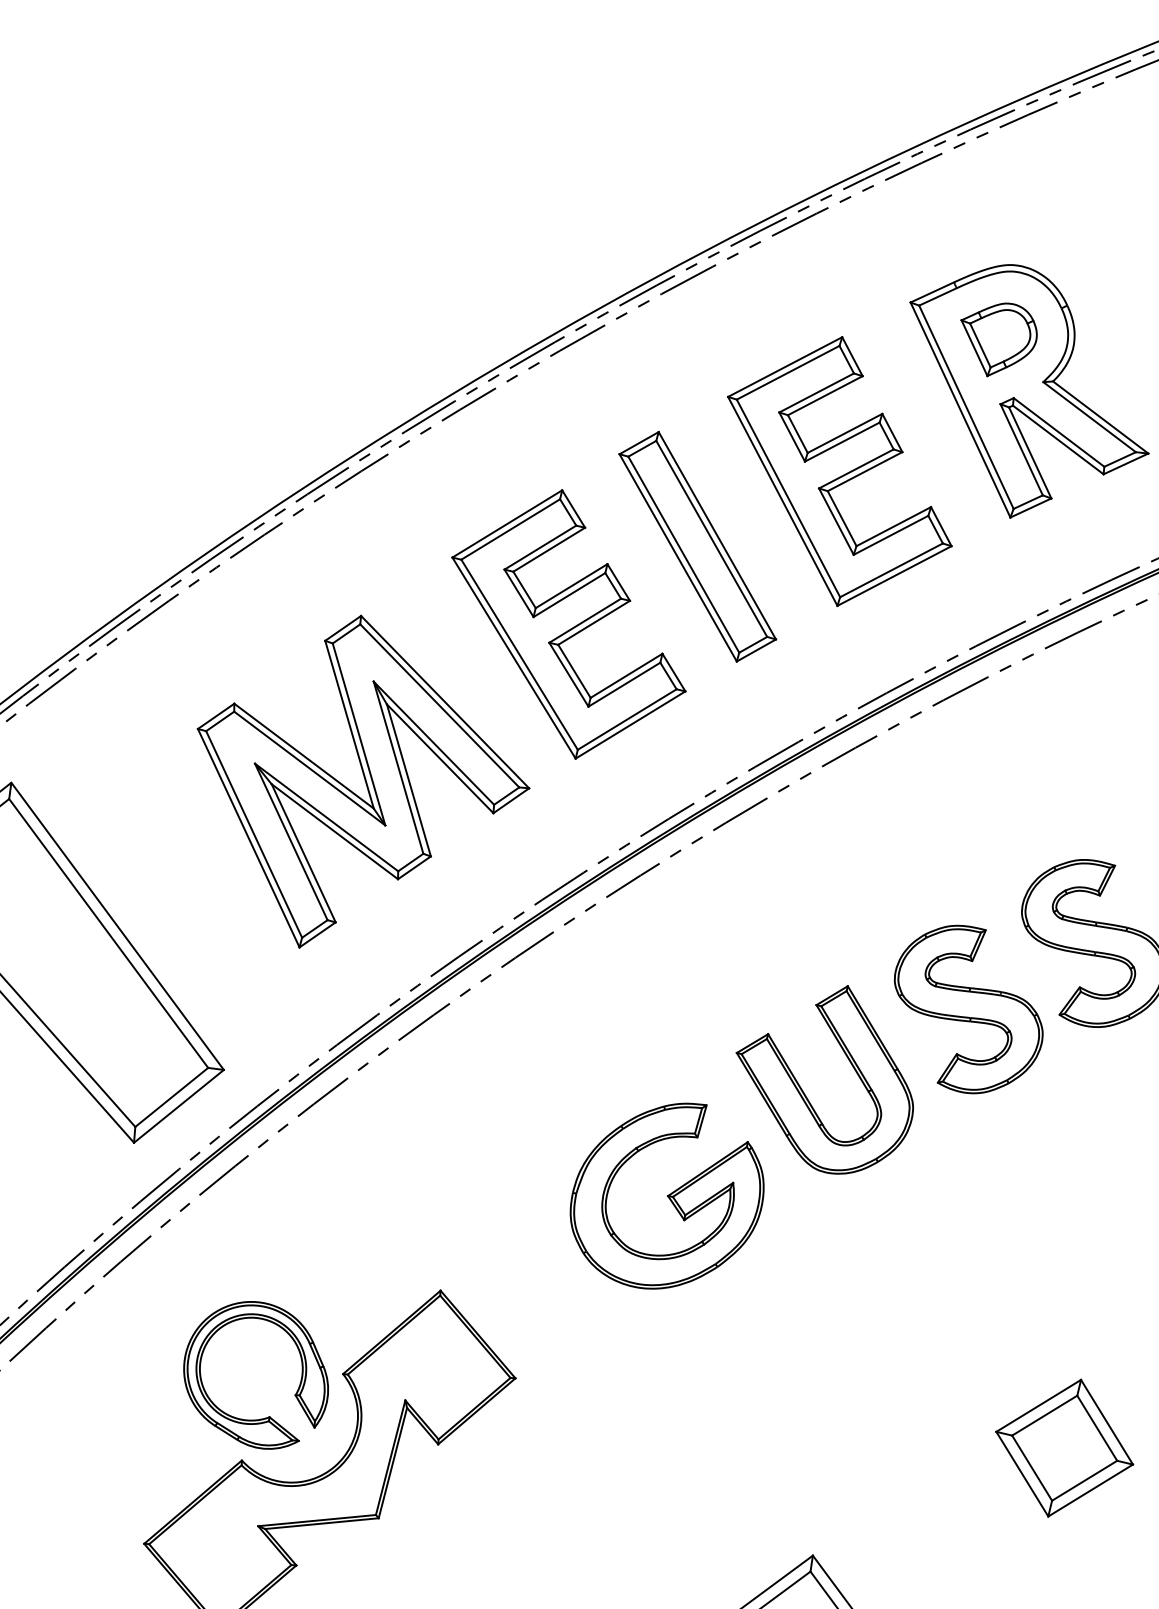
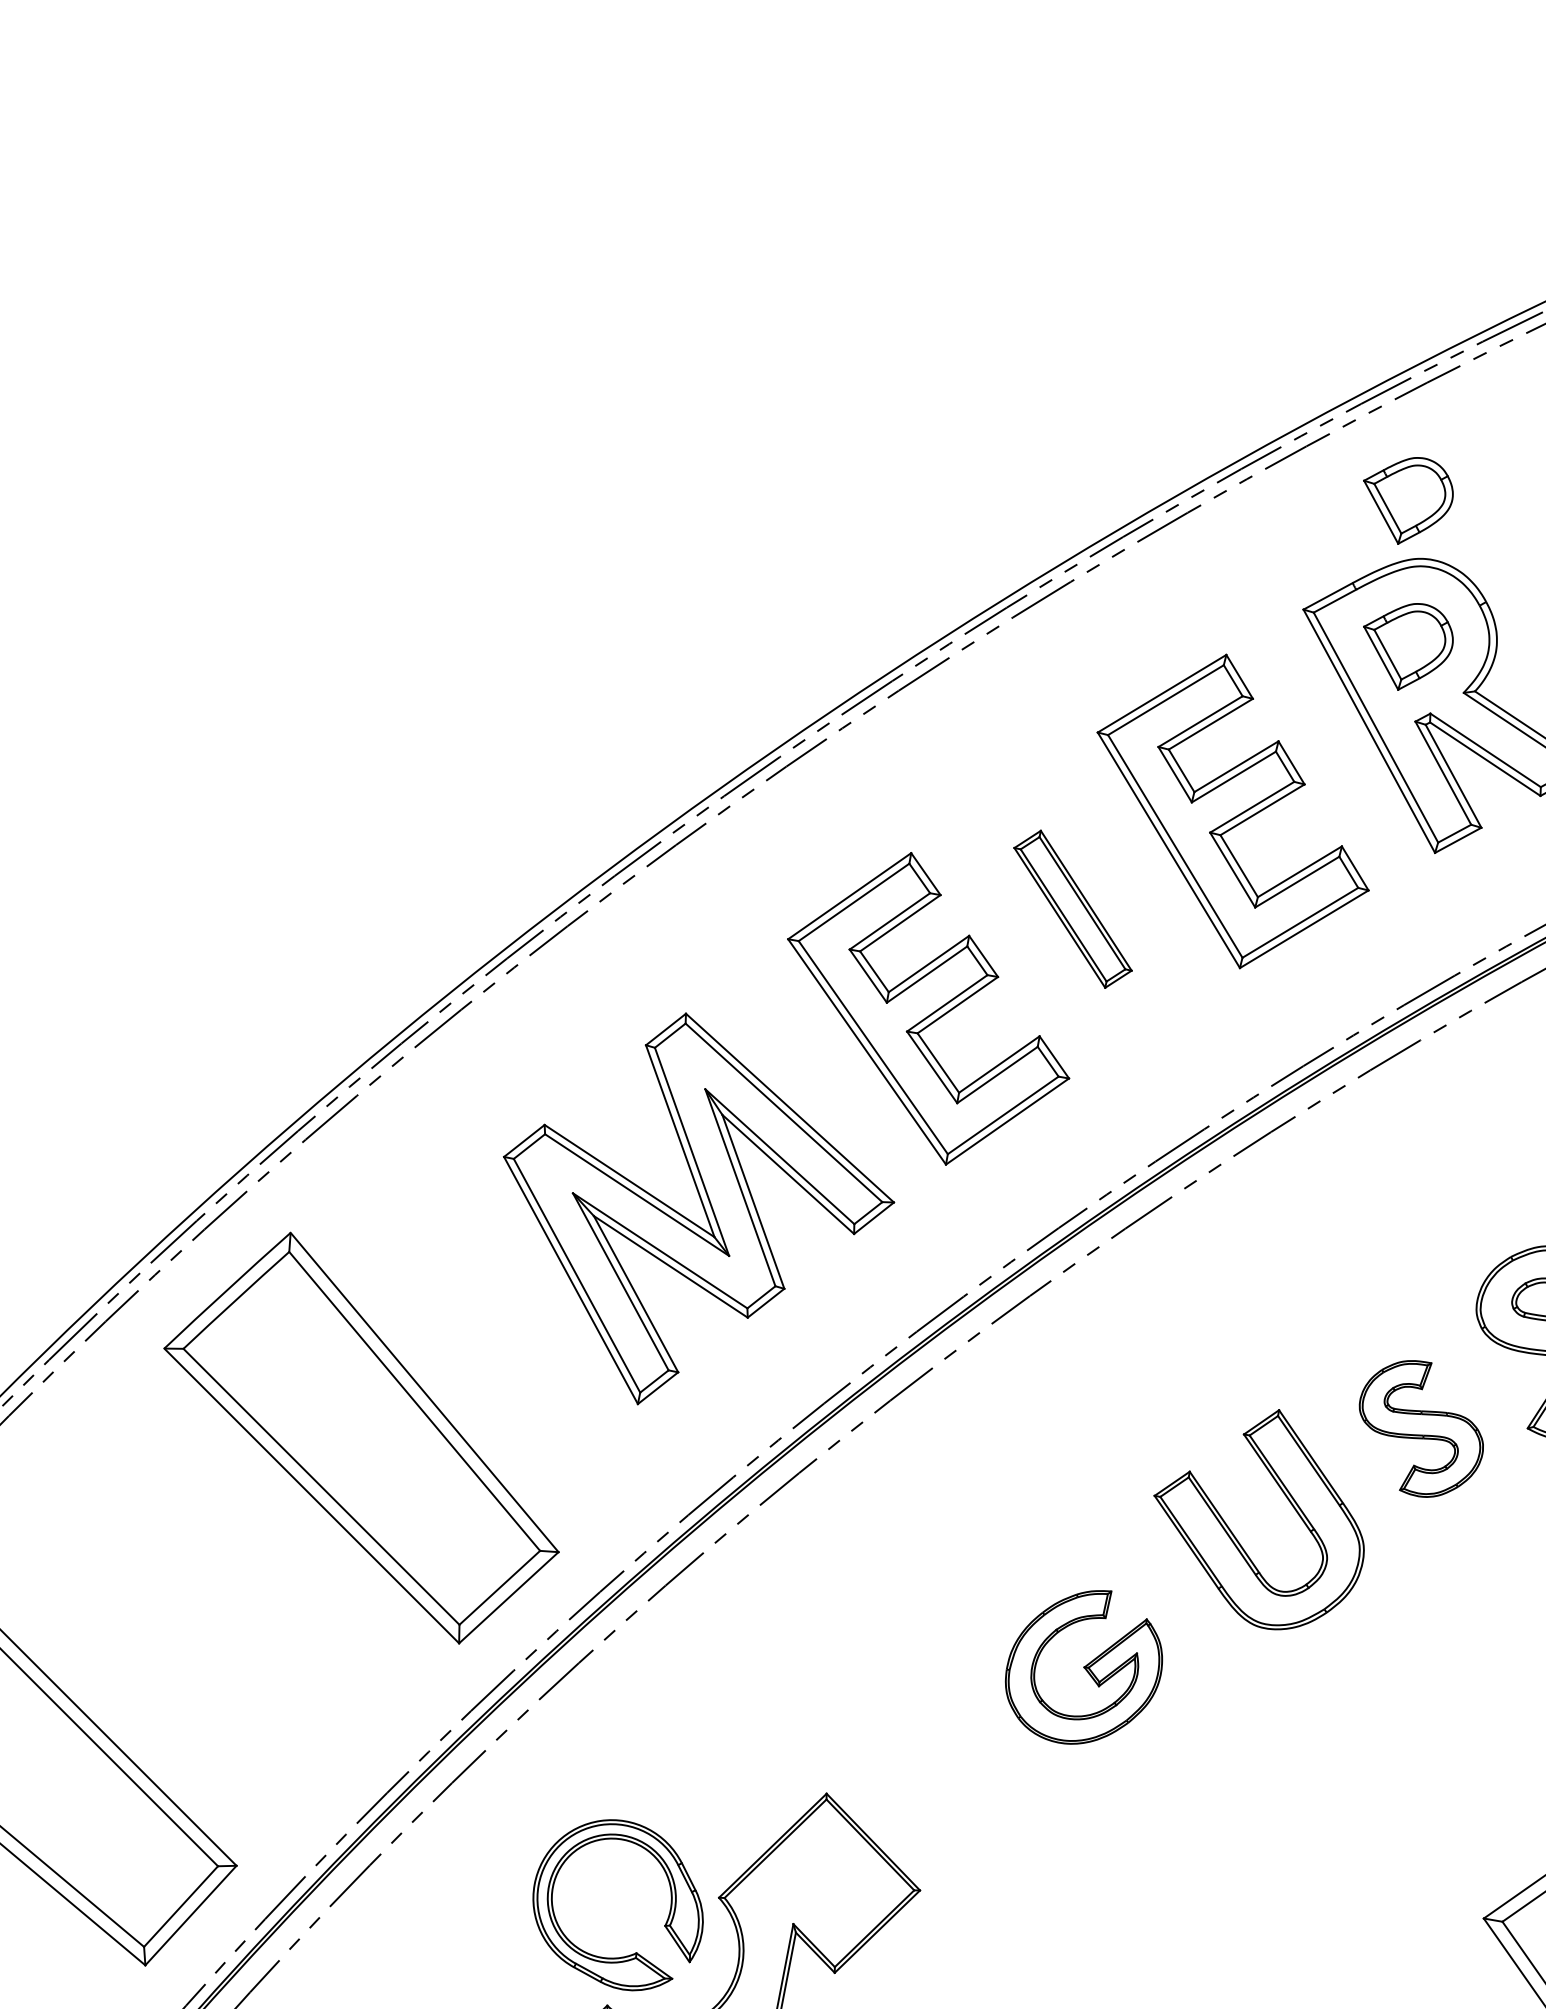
part: (1006, 214) -> (1408, 500), added
part: (697, 547) -> (1072, 909), size x0.6
part: (968, 1009) -> (1421, 1428), size x0.7
part: (666, 1196) -> (1083, 1667), size x0.7

